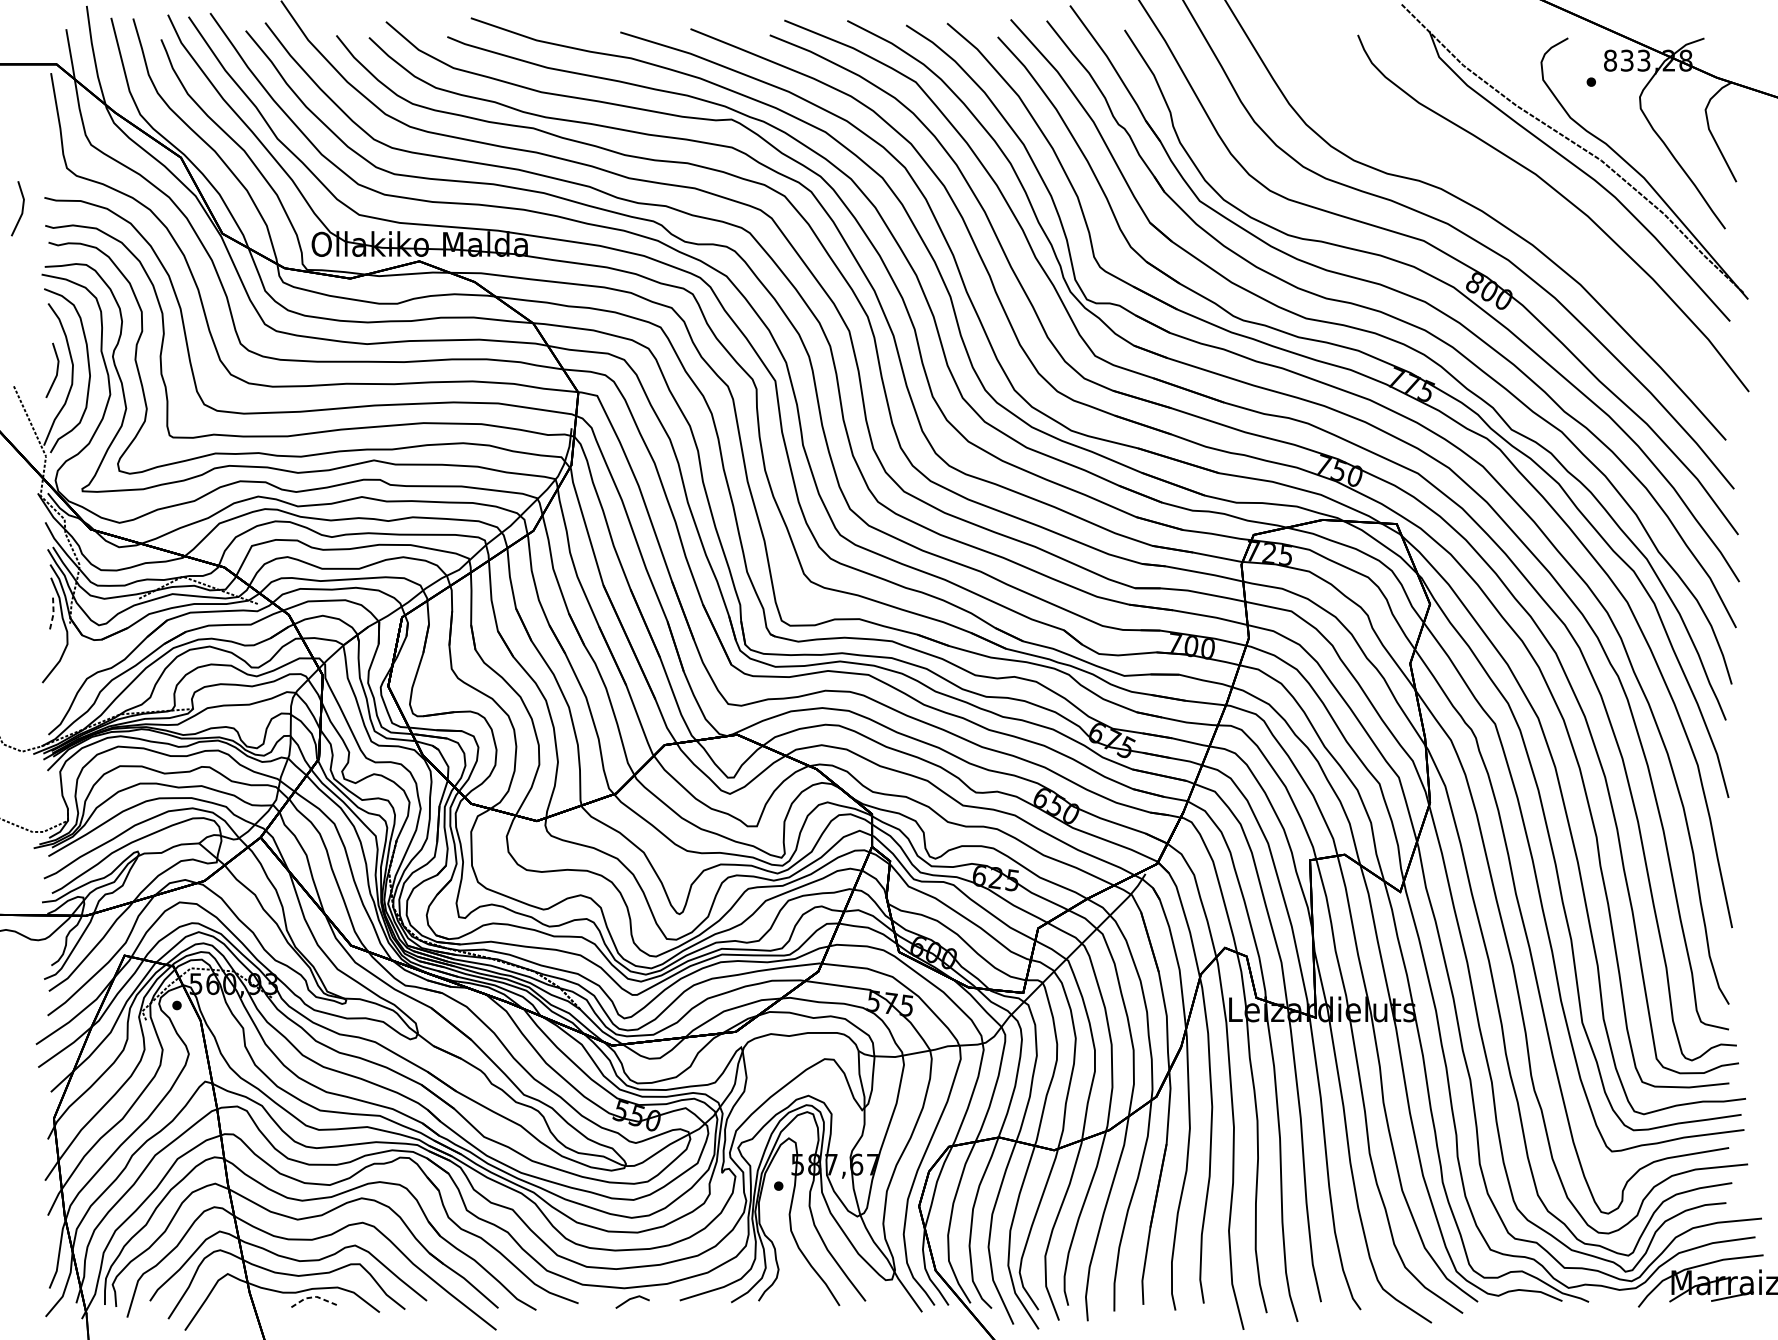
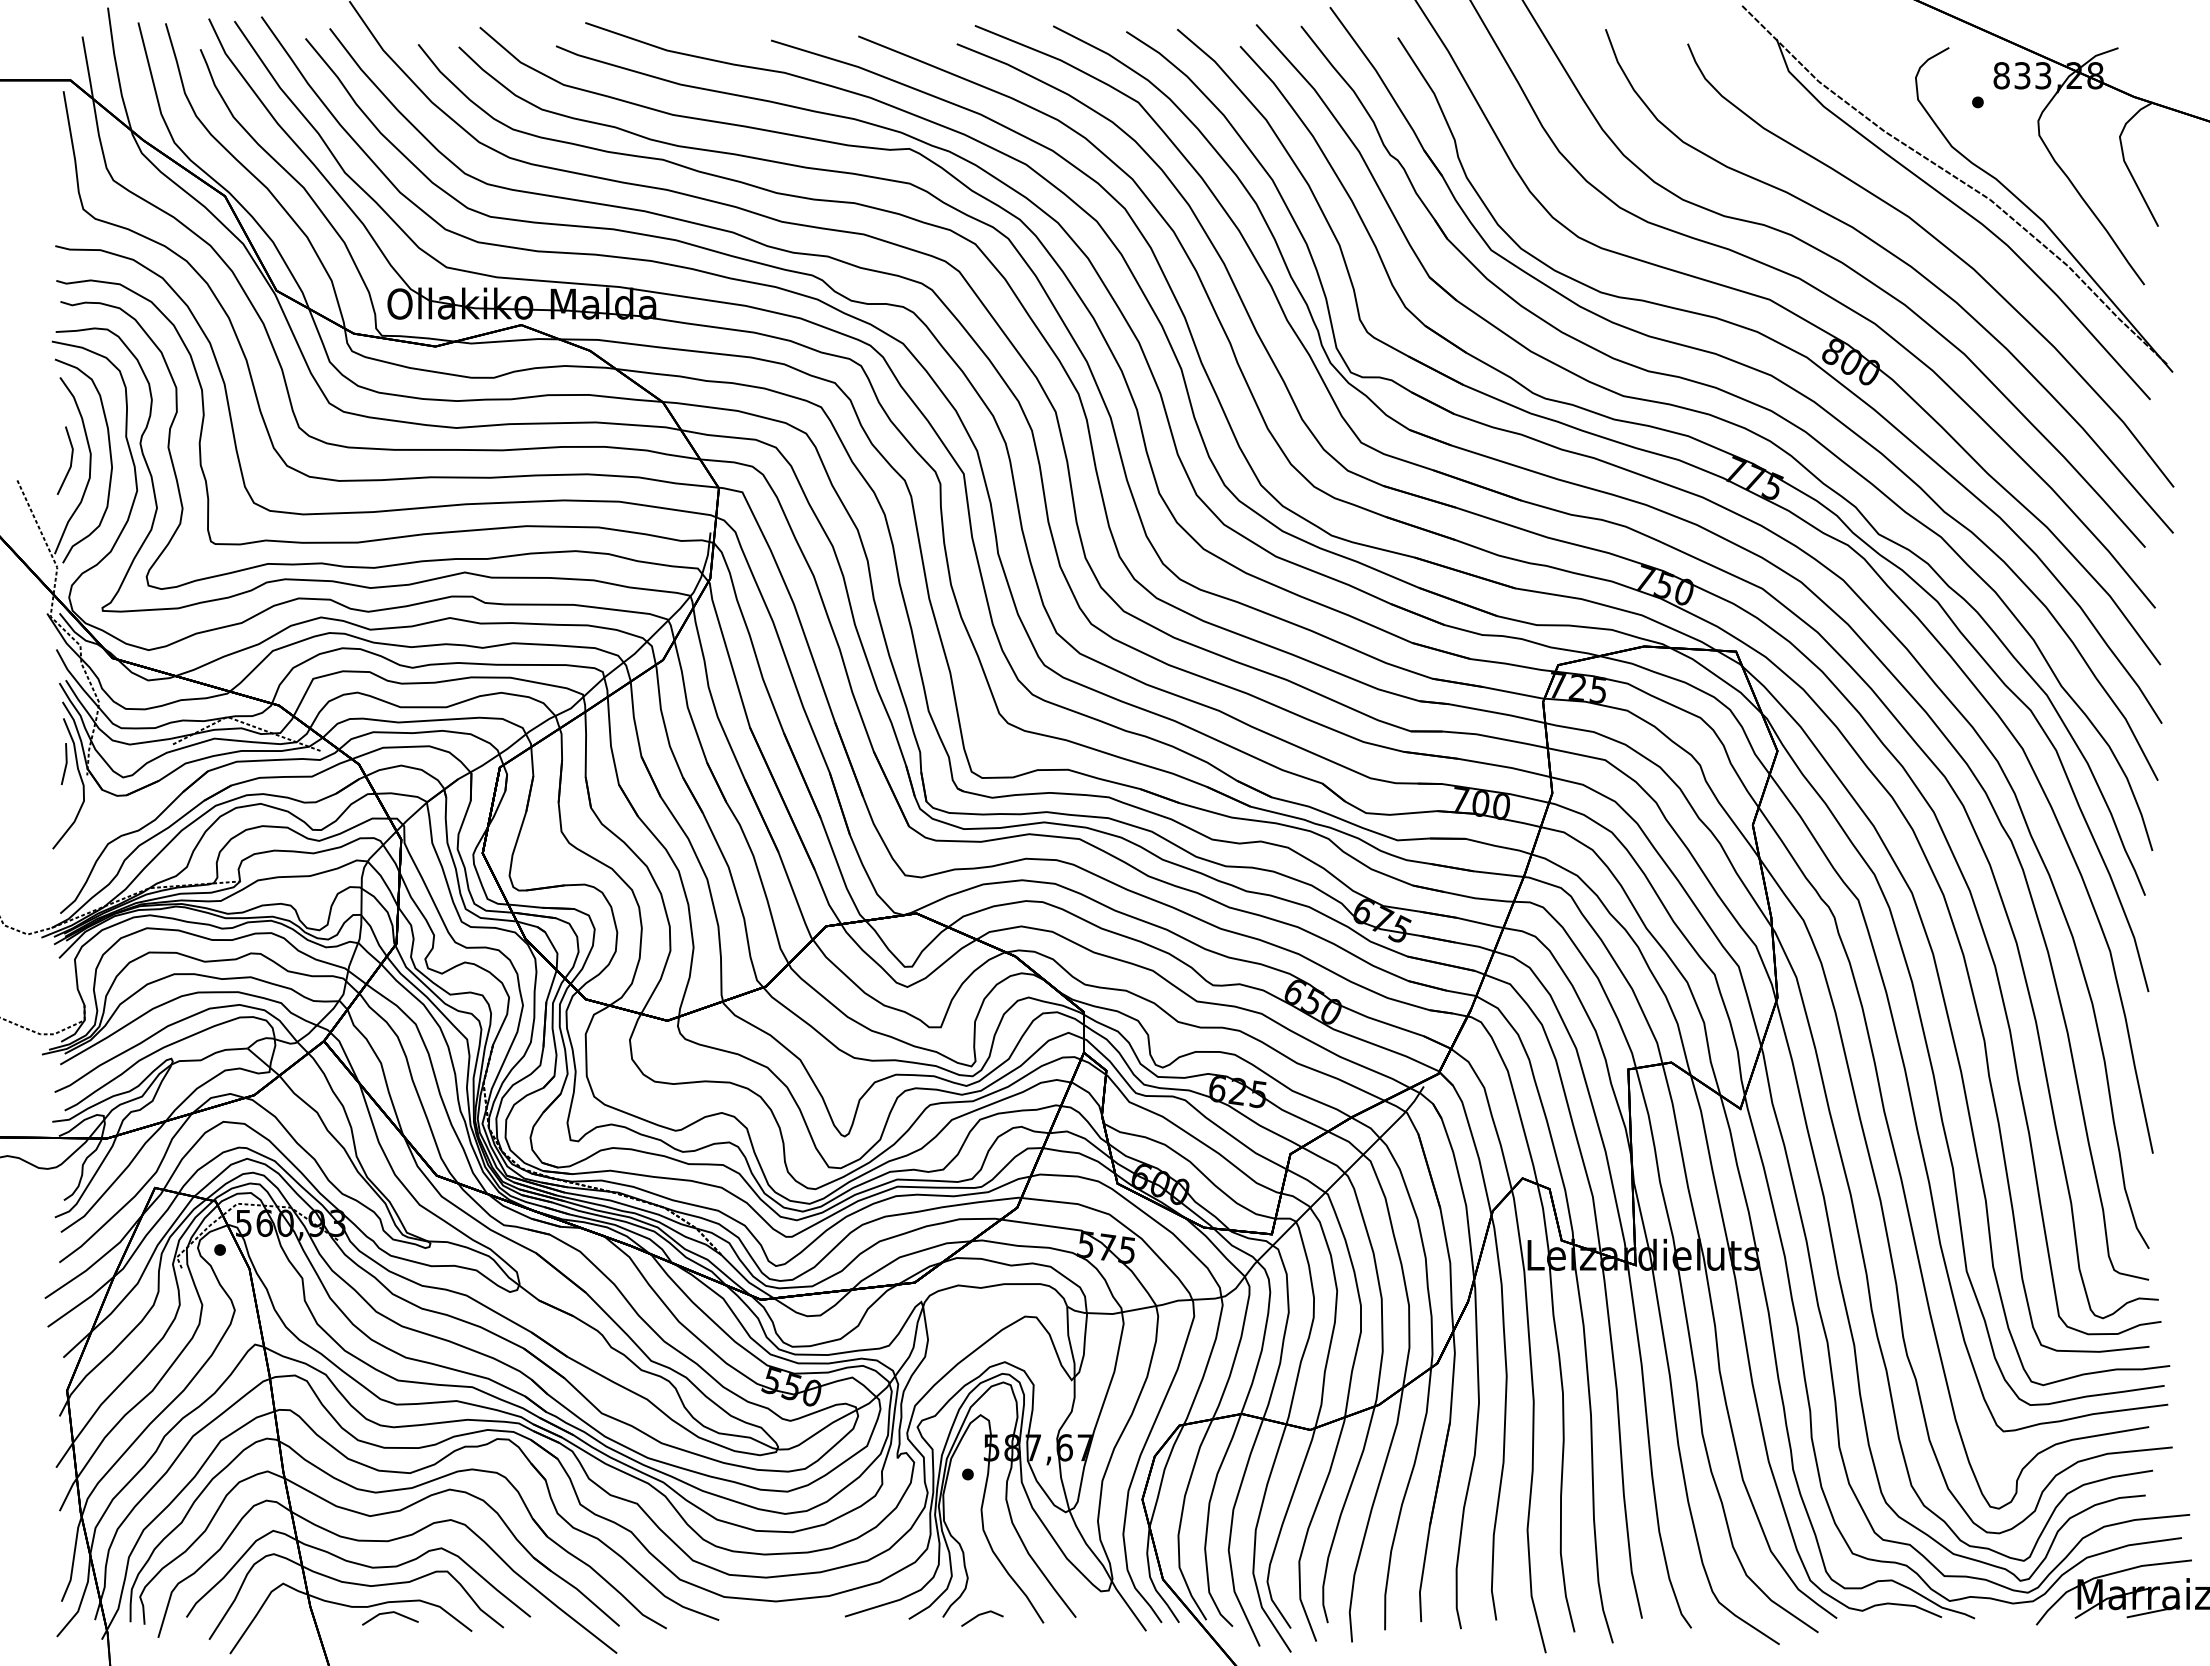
line: (22, 208) -> (27, 259), removed
curve: (1530, 210) -> (1902, 262), added
line: (53, 614) -> (66, 763), dashed -> solid
line: (314, 1297) -> (390, 1612), dashed -> solid
line: (631, 1299) -> (981, 1615), moved

